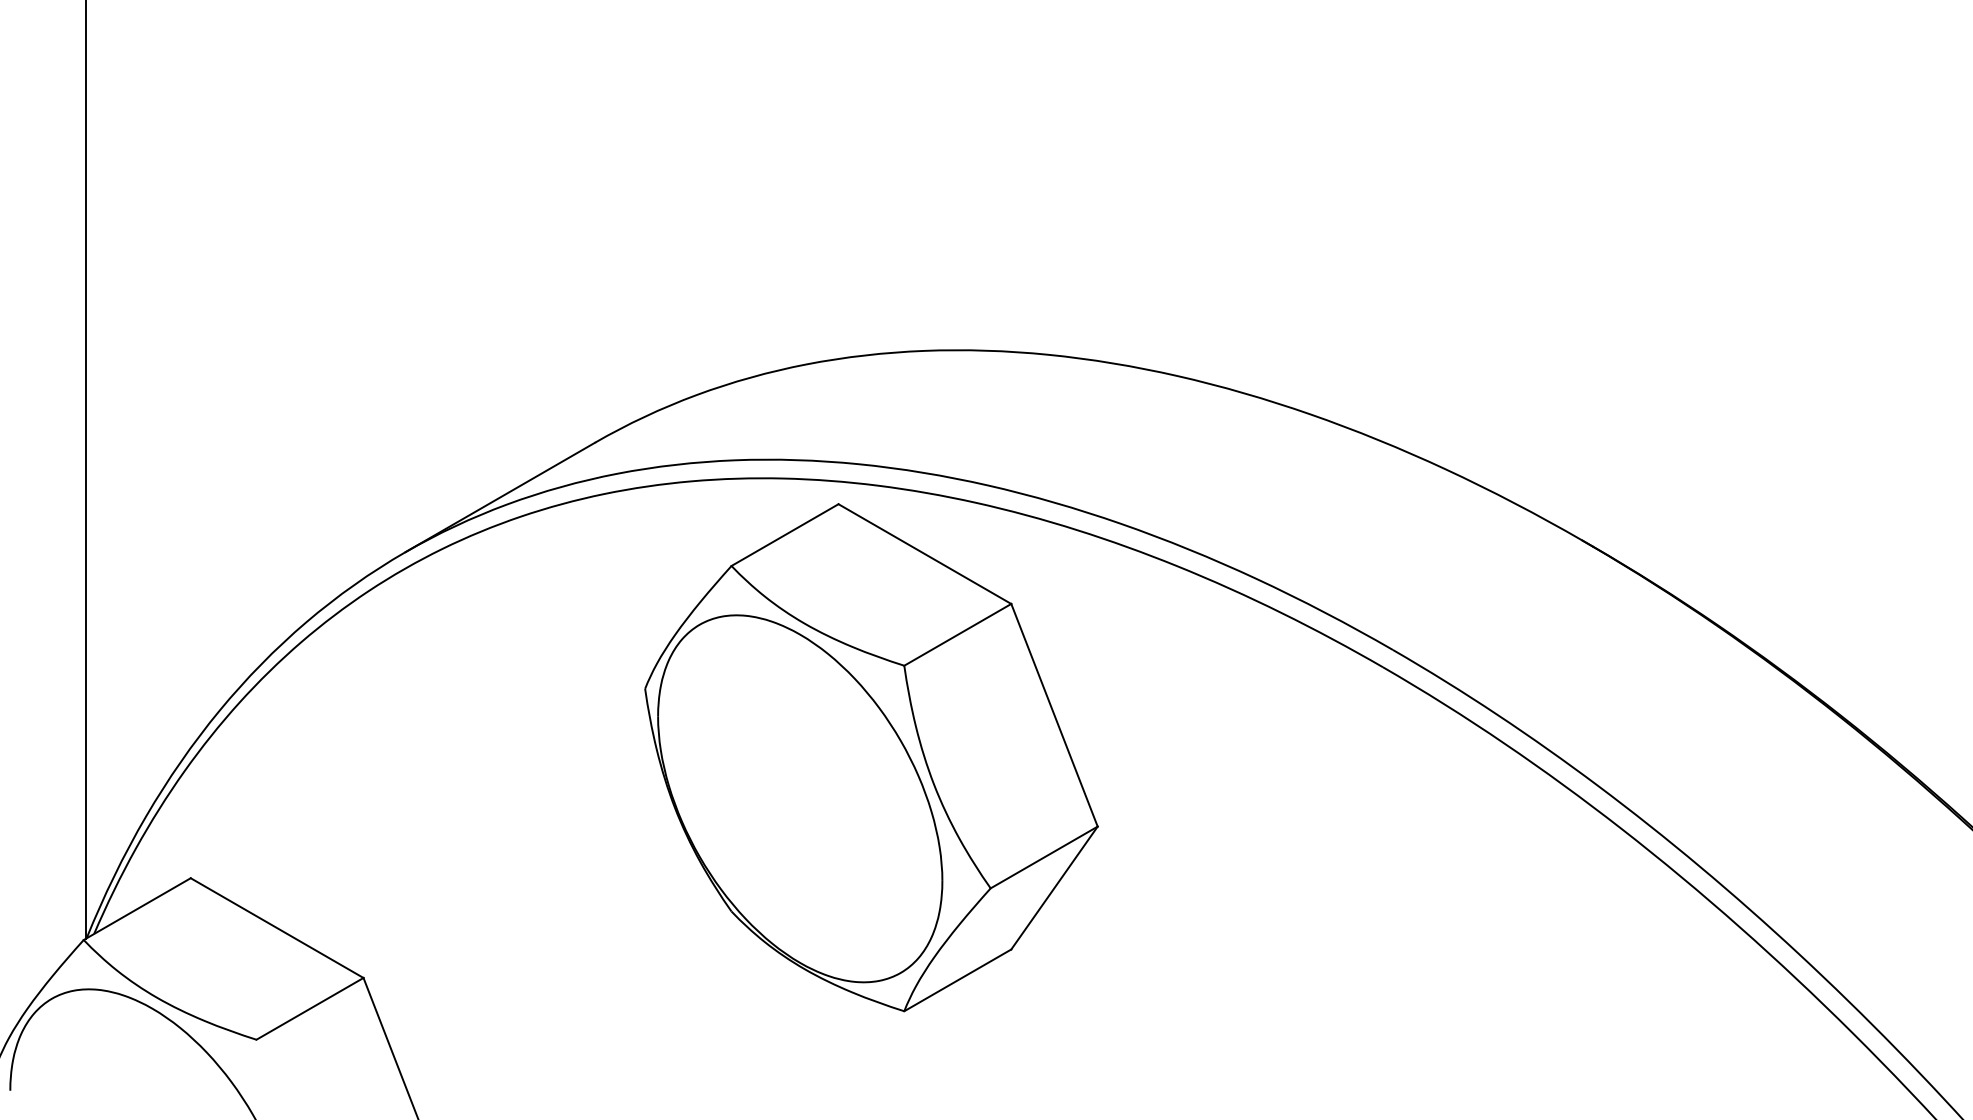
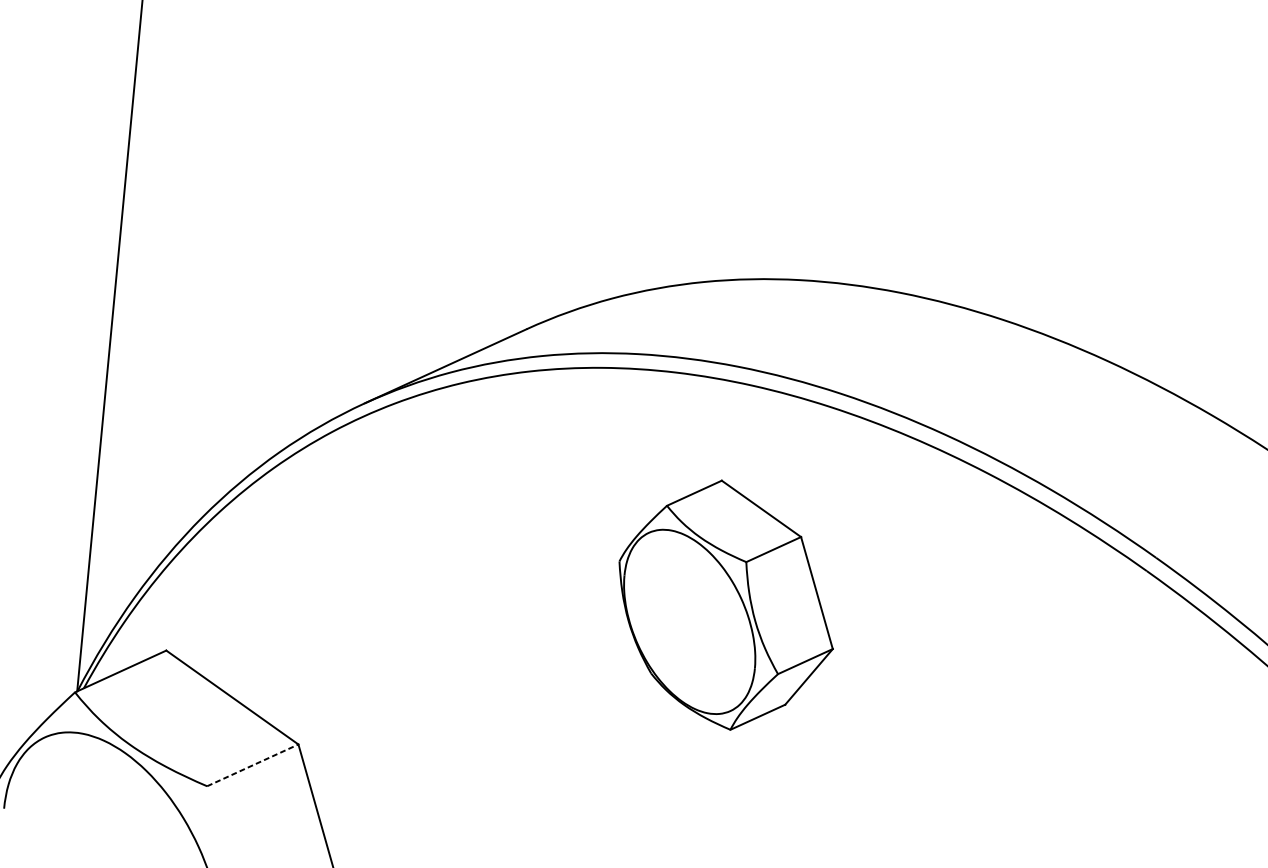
part: (871, 757) -> (726, 604), size x0.6
line: (310, 1008) -> (253, 765), solid -> dashed

